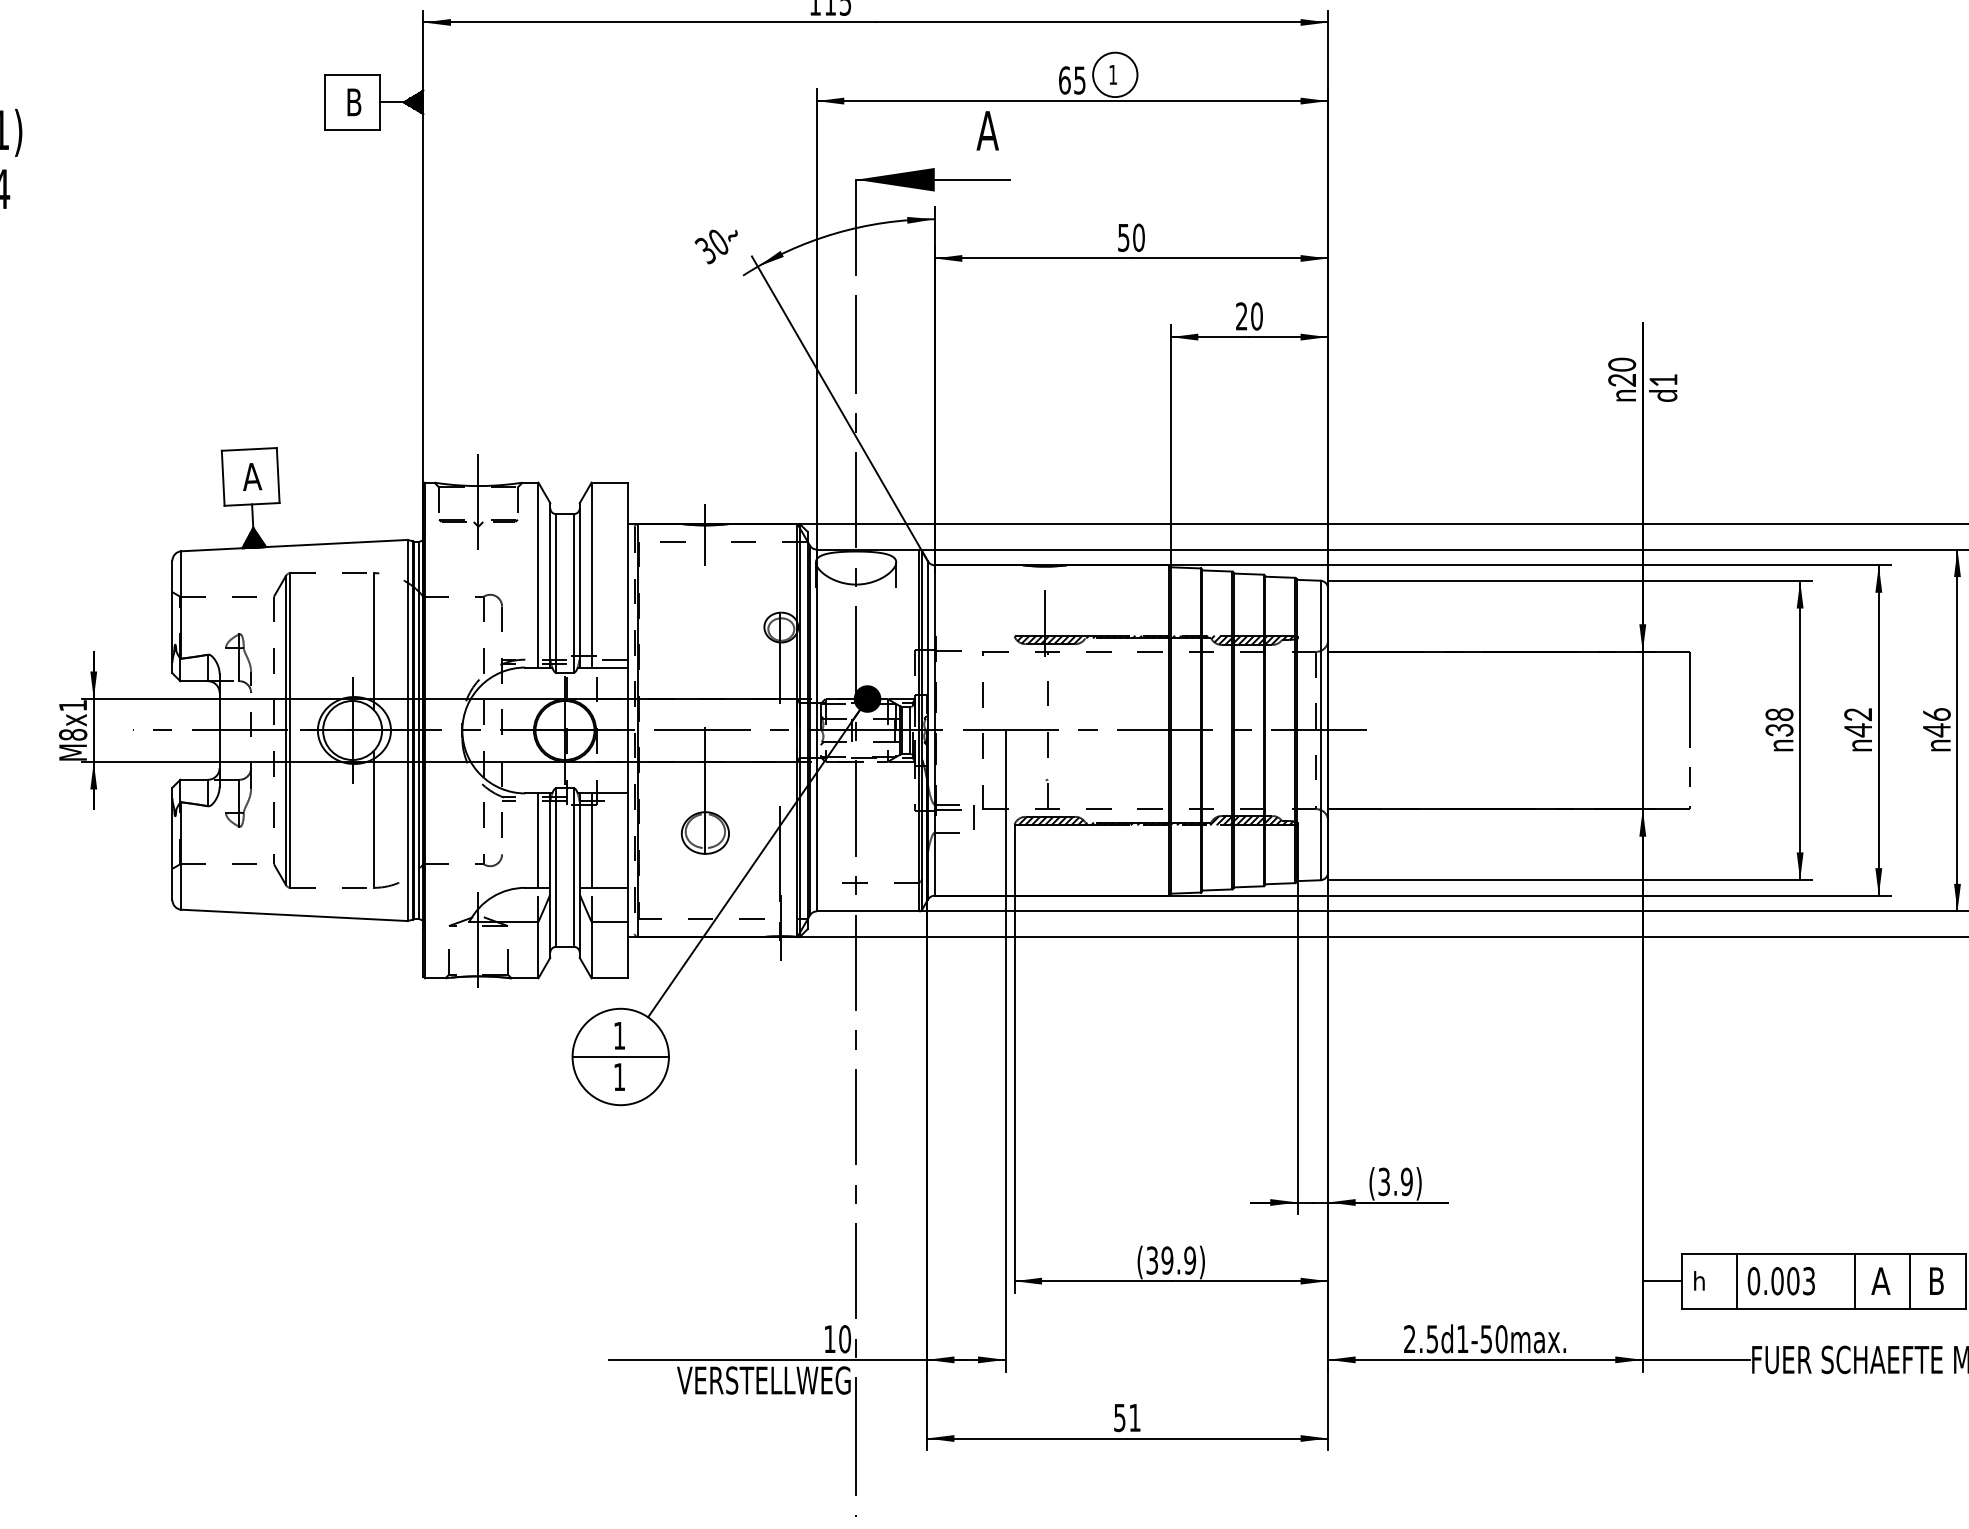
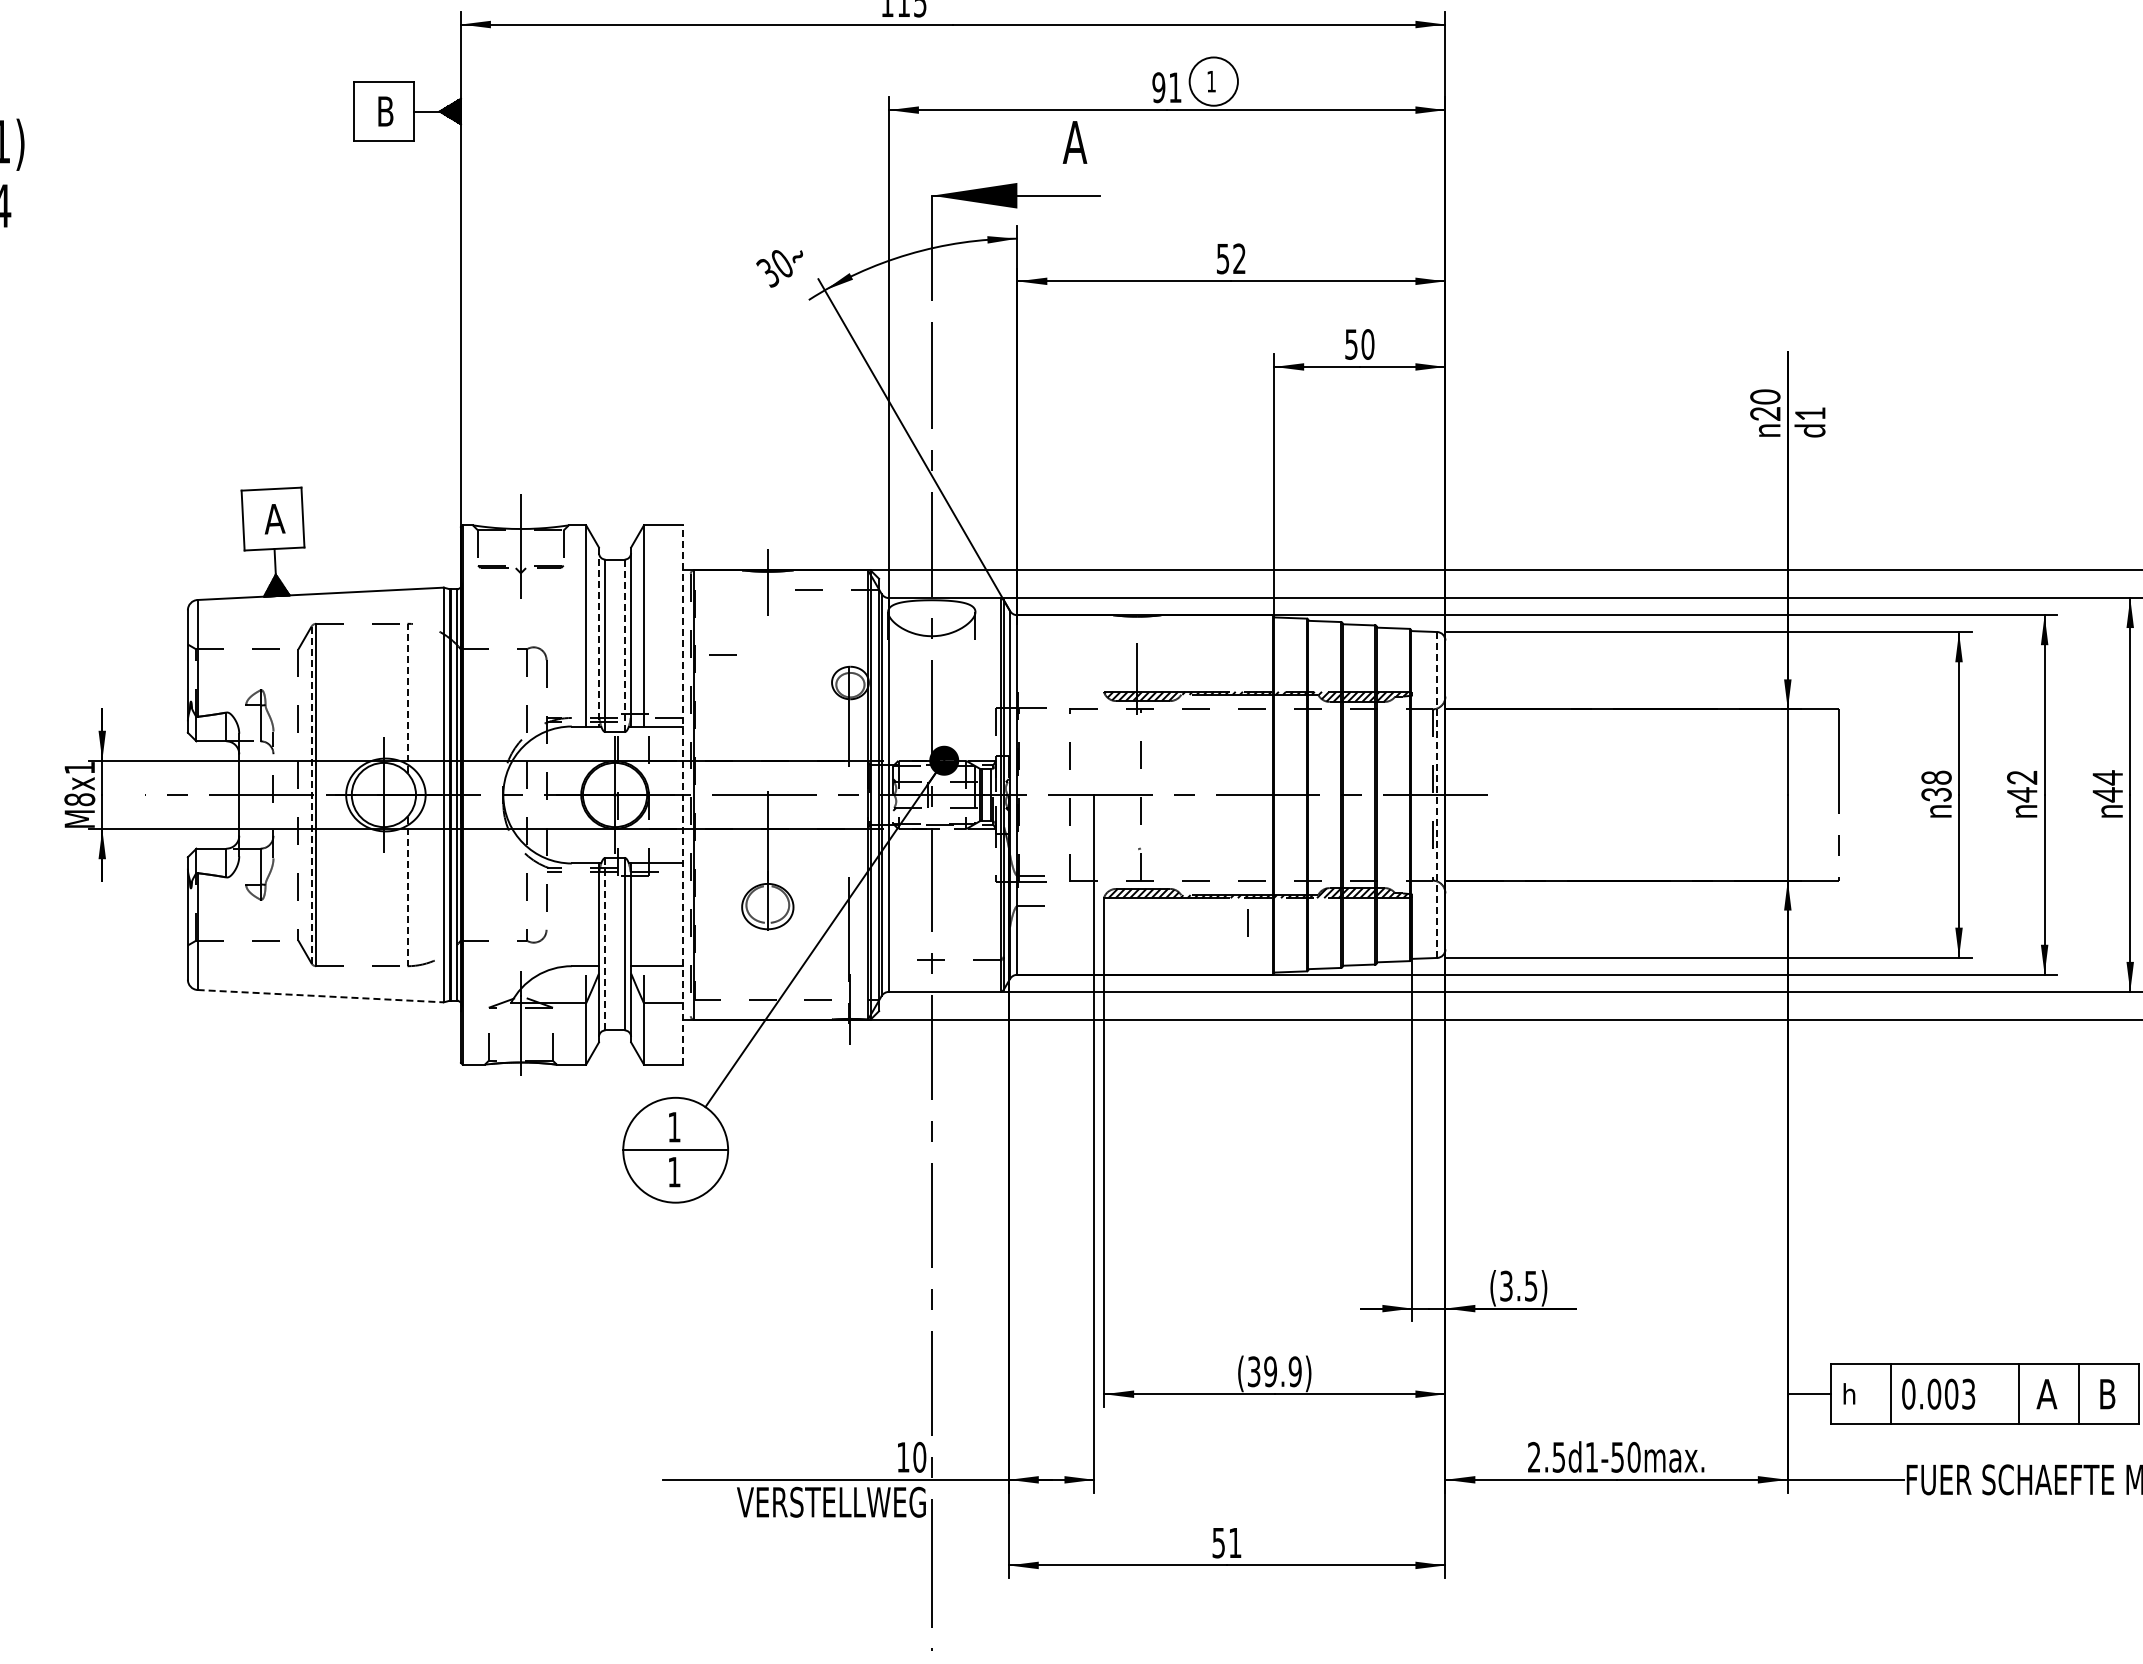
text: (1071, 80) -> (1166, 87), 65 -> 91
text: (1138, 237) -> (1239, 258), 50 -> 52
text: (1241, 316) -> (1351, 344), 20 -> 50
line: (672, 541) -> (722, 654), moved
line: (550, 585) -> (599, 637), solid -> dashed
line: (573, 594) -> (624, 646), solid -> dashed
line: (374, 641) -> (407, 698), solid -> dashed
text: (1937, 714) -> (2108, 777), 46 -> 44
line: (286, 730) -> (311, 795), solid -> dashed
line: (627, 730) -> (683, 795), solid -> dashed
line: (1320, 730) -> (1437, 795), solid -> dashed
line: (973, 817) -> (1247, 922), moved
line: (374, 819) -> (407, 891), solid -> dashed
line: (538, 840) -> (586, 914), removed
line: (591, 840) -> (643, 914), removed
line: (556, 867) -> (605, 944), solid -> dashed
line: (295, 915) -> (321, 996), solid -> dashed
text: (1406, 1181) -> (1530, 1285), (3.9) -> (3.5)

